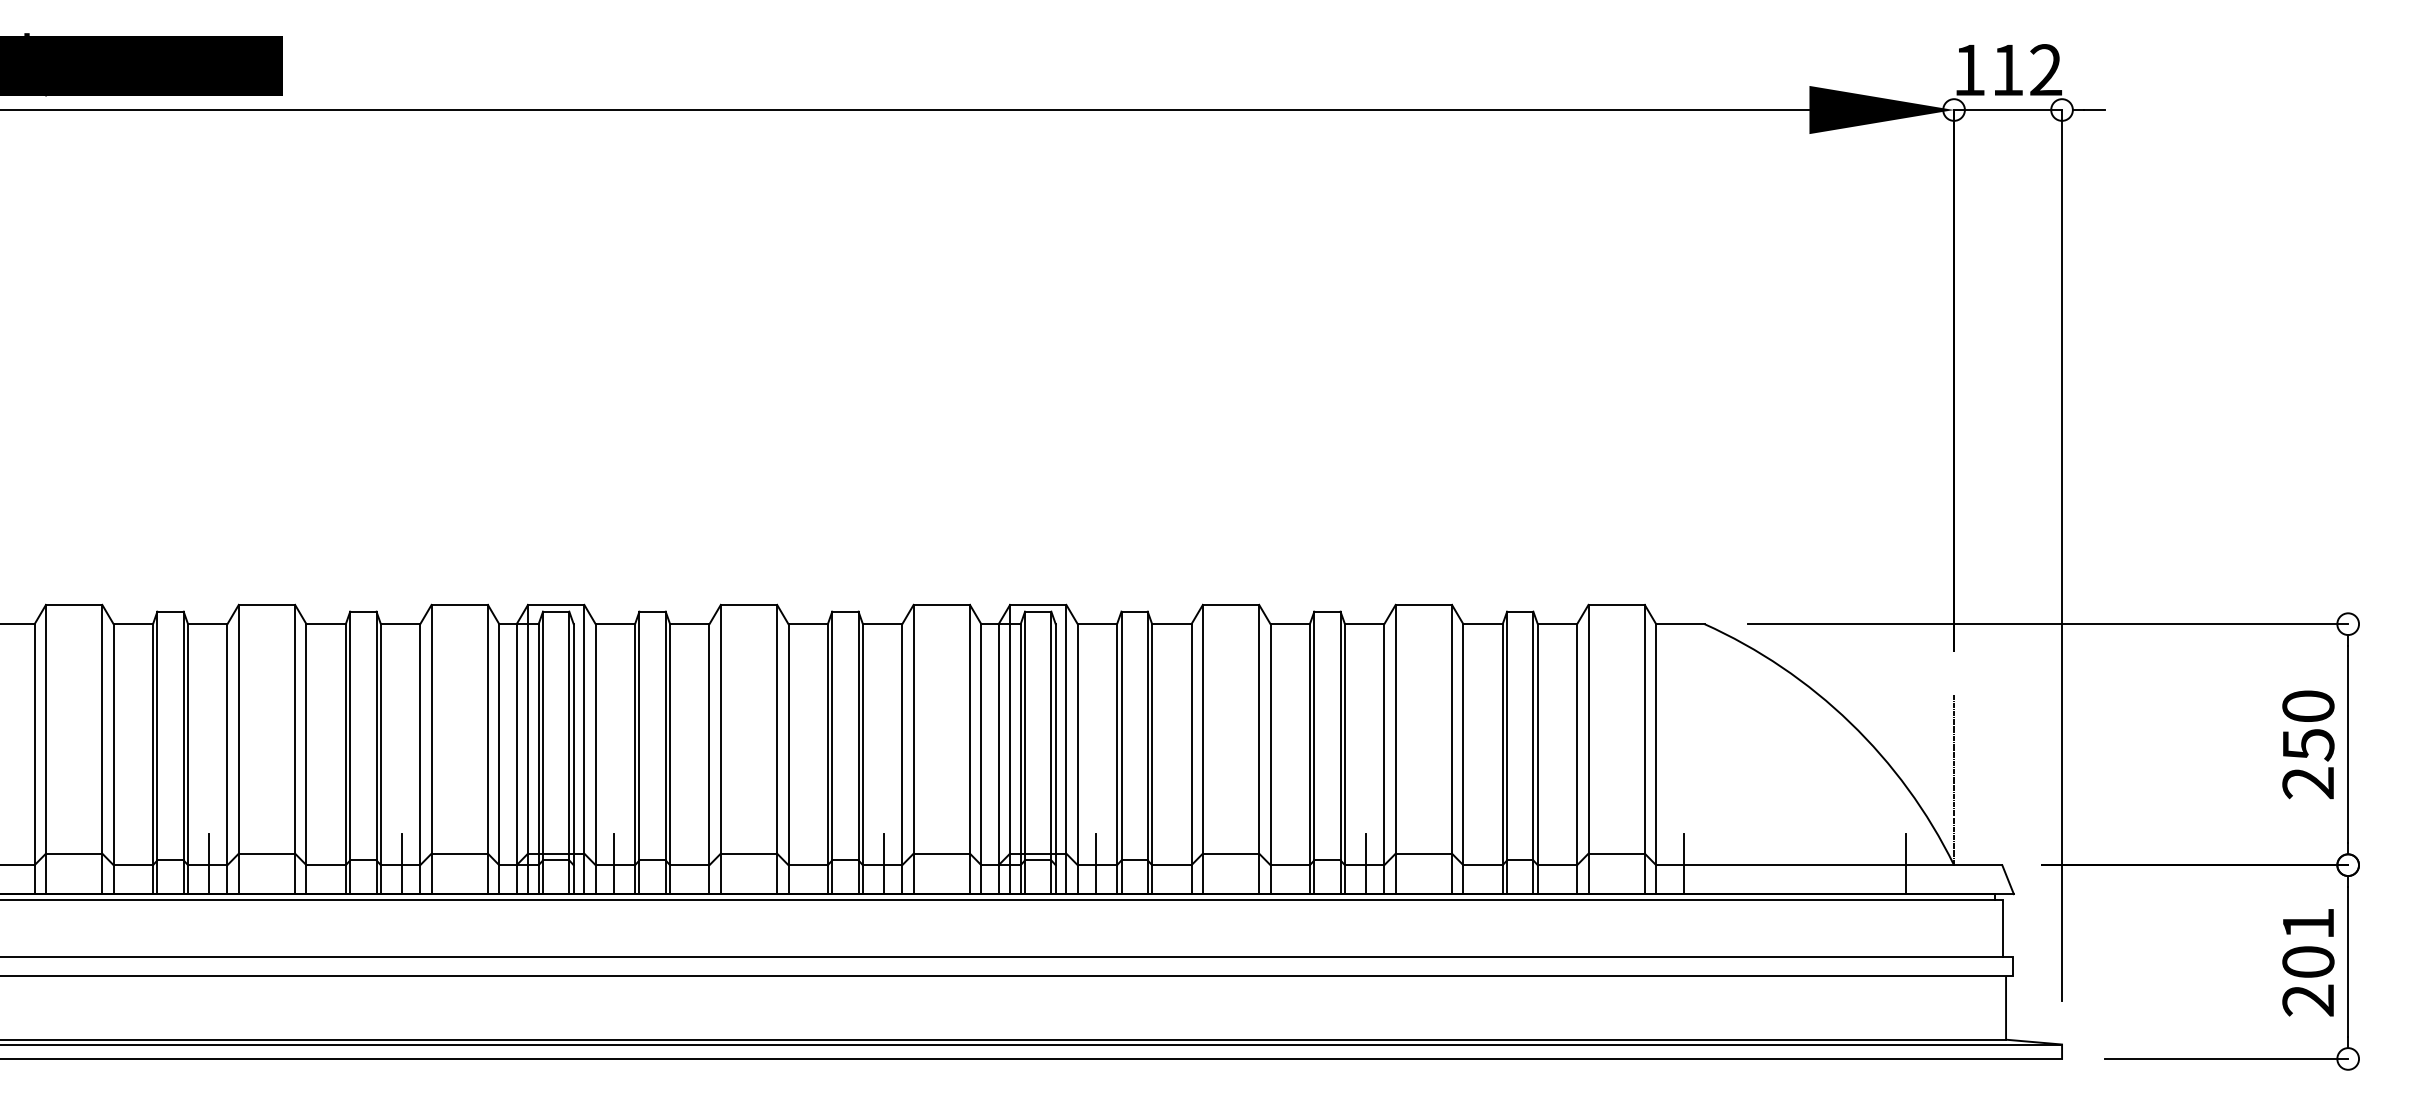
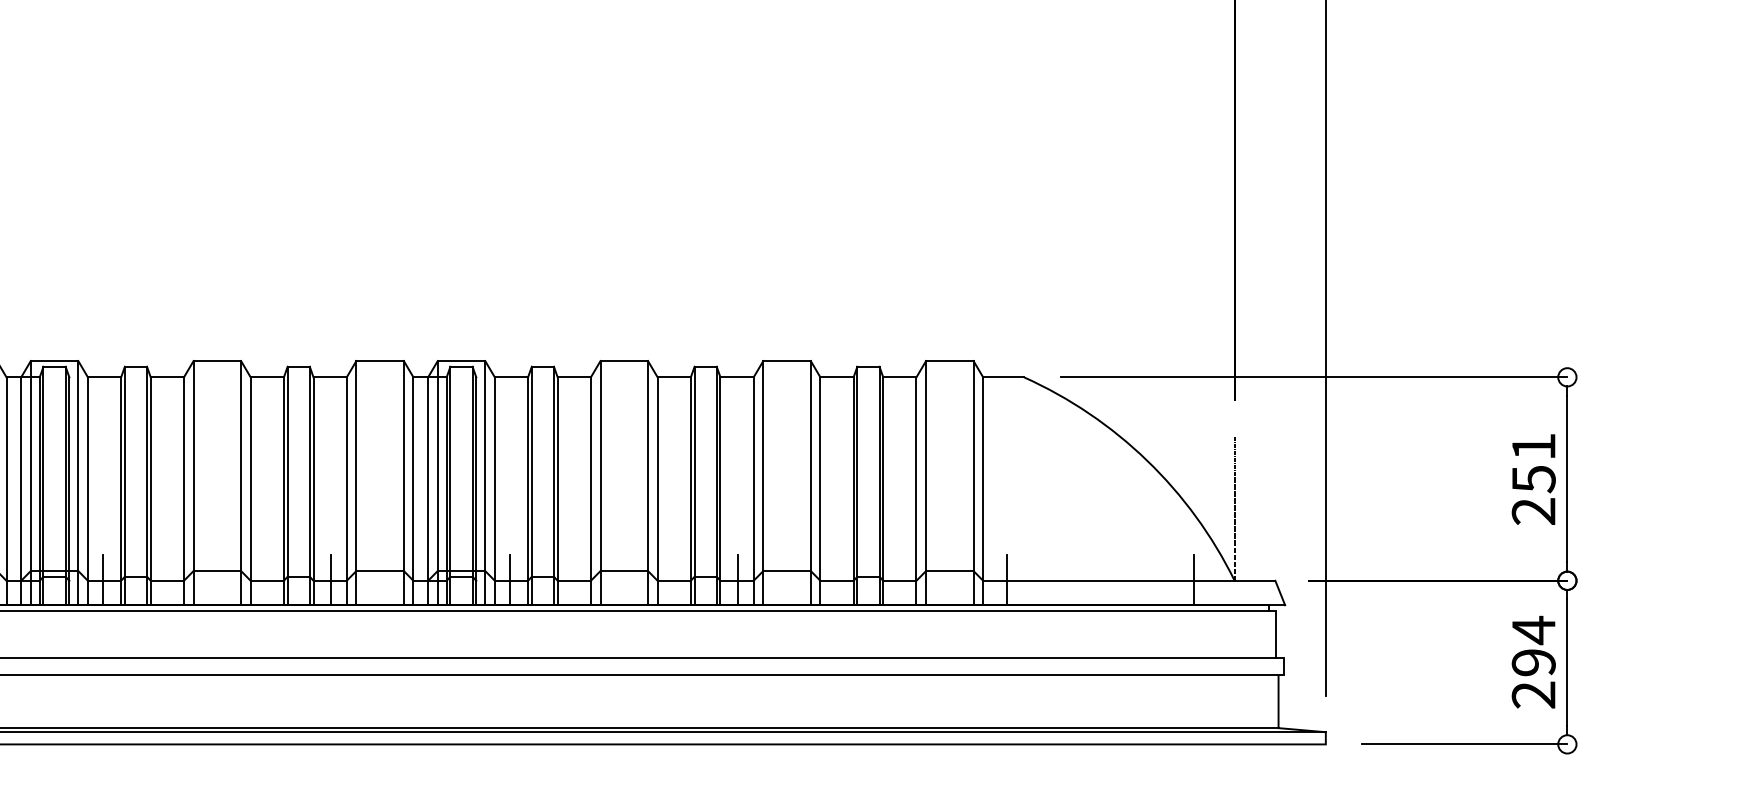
text: (2308, 705) -> (1533, 445), 250 -> 251
text: (2308, 942) -> (1533, 646), 201 -> 294

